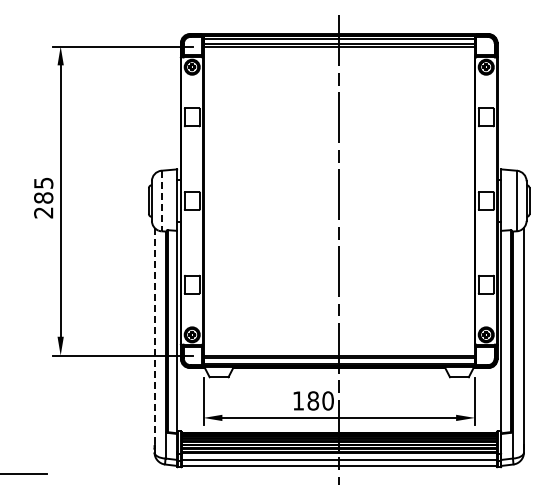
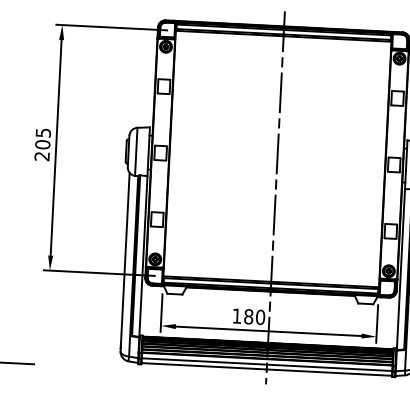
text: (43, 197) -> (42, 144), 285 -> 205
line: (161, 201) -> (136, 152), dashed -> solid
line: (154, 336) -> (125, 259), dashed -> solid

